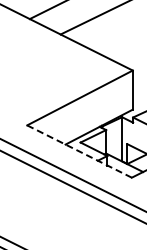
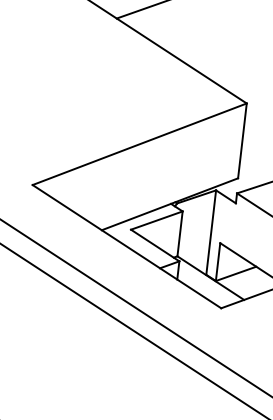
line: (79, 151) -> (126, 246), dashed -> solid

